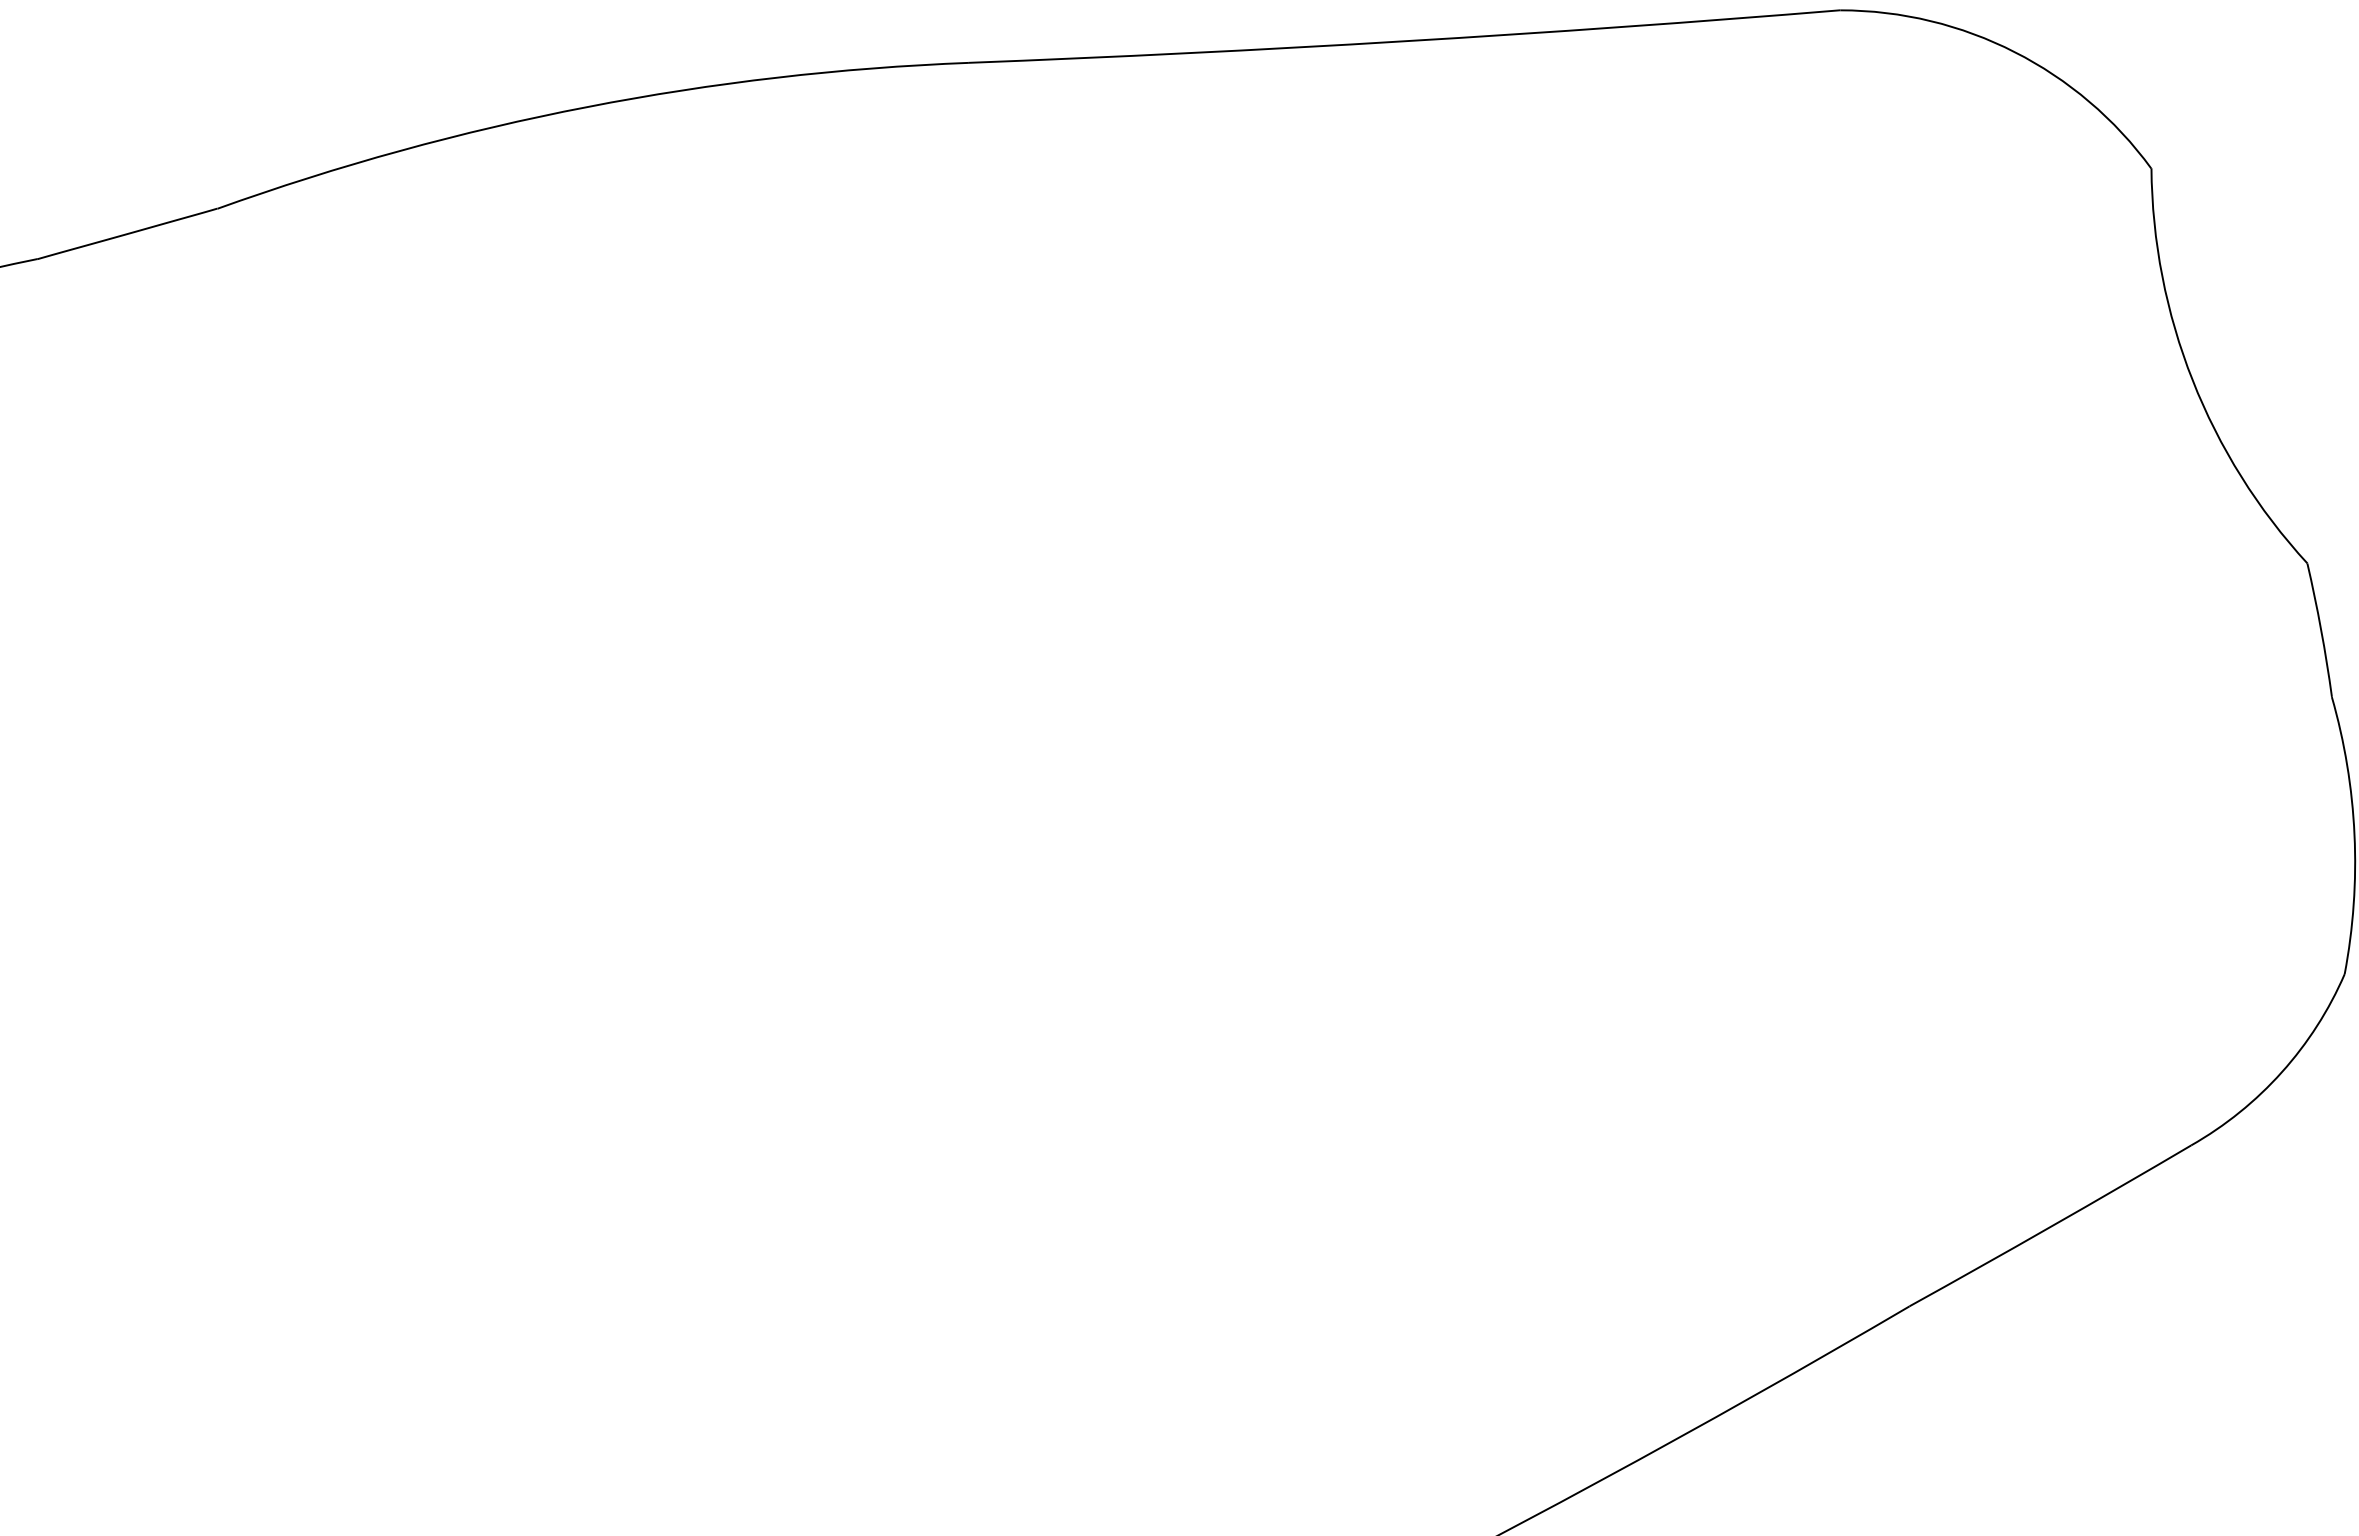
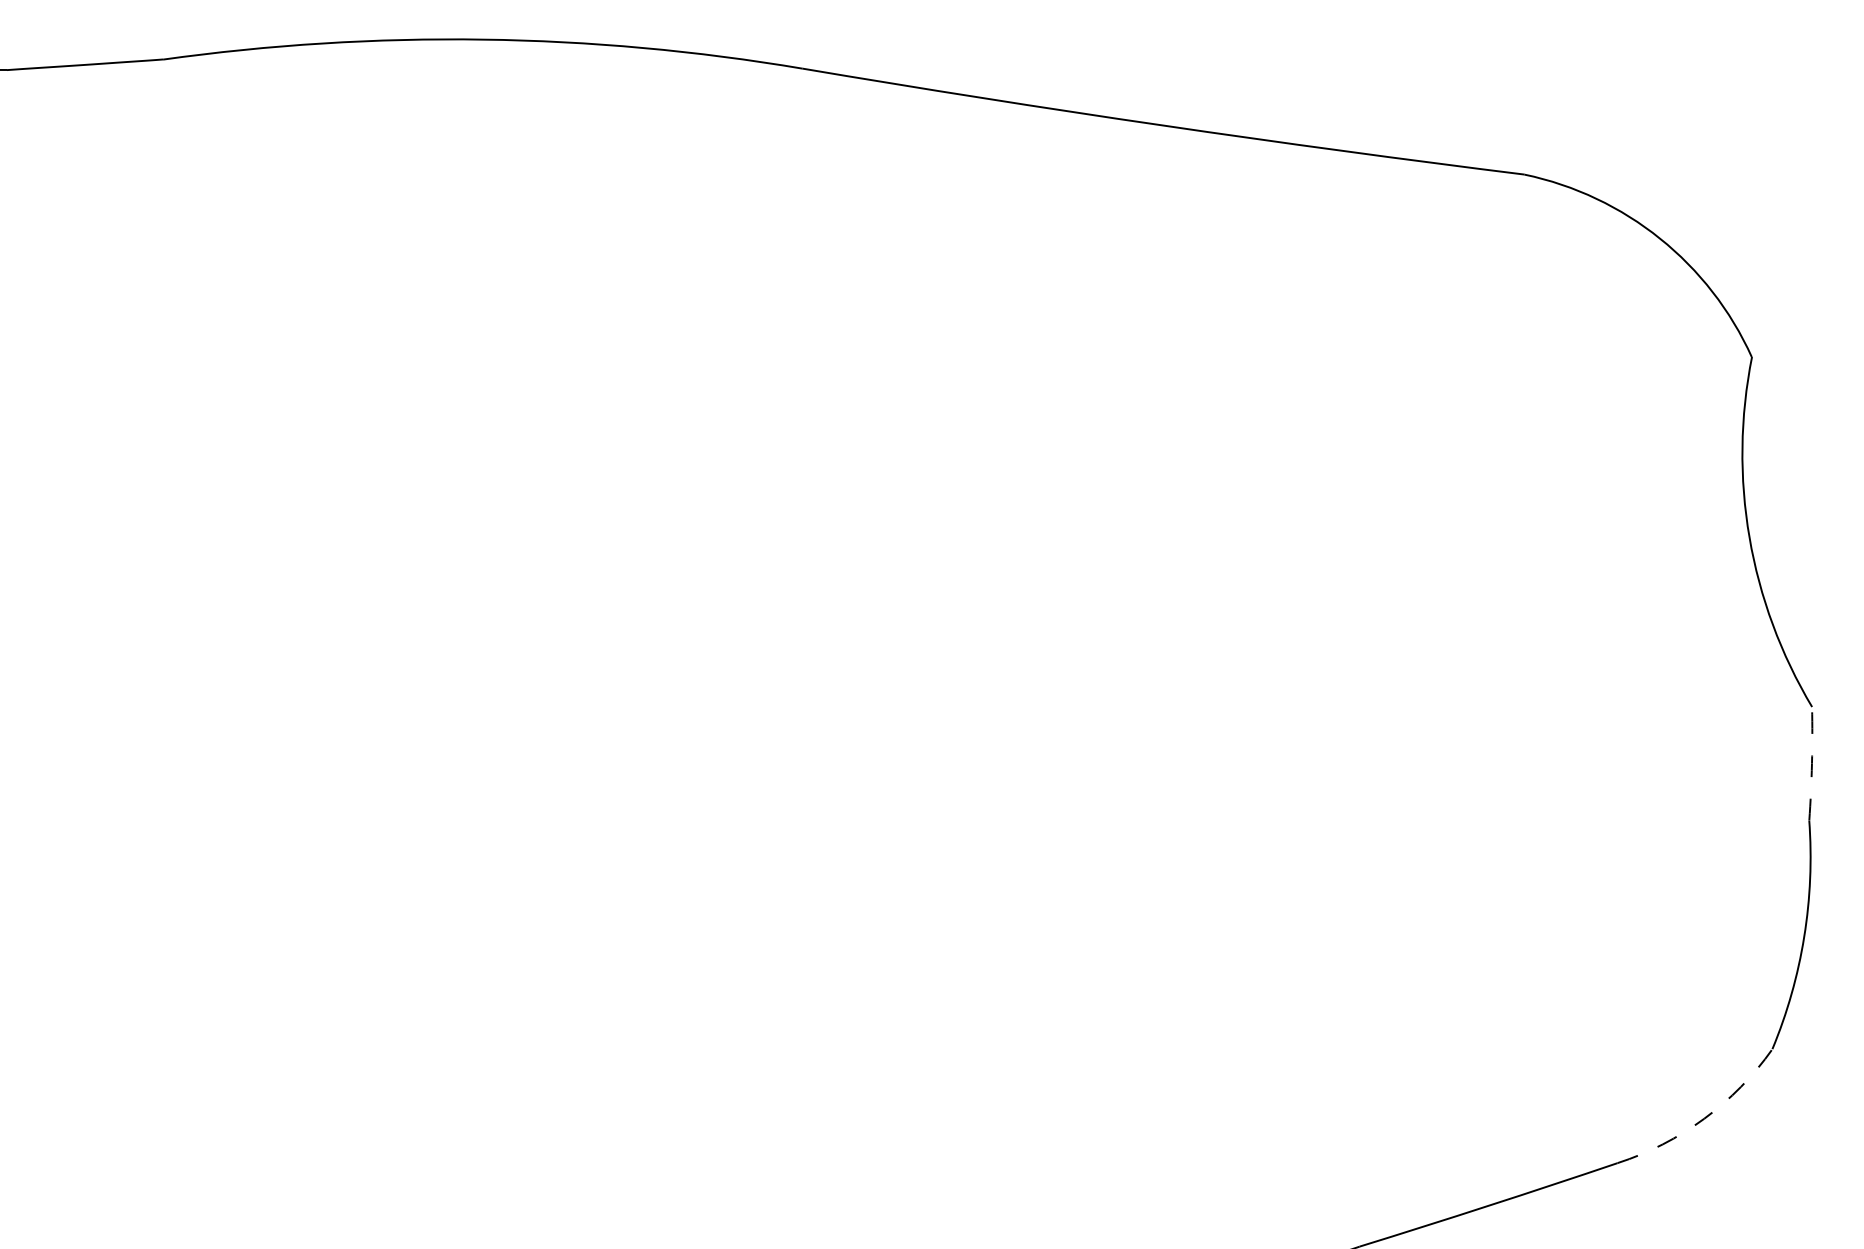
arc: (2321, 629) -> (1812, 763), solid -> dashed
arc: (2281, 1072) -> (1703, 1118), solid -> dashed

